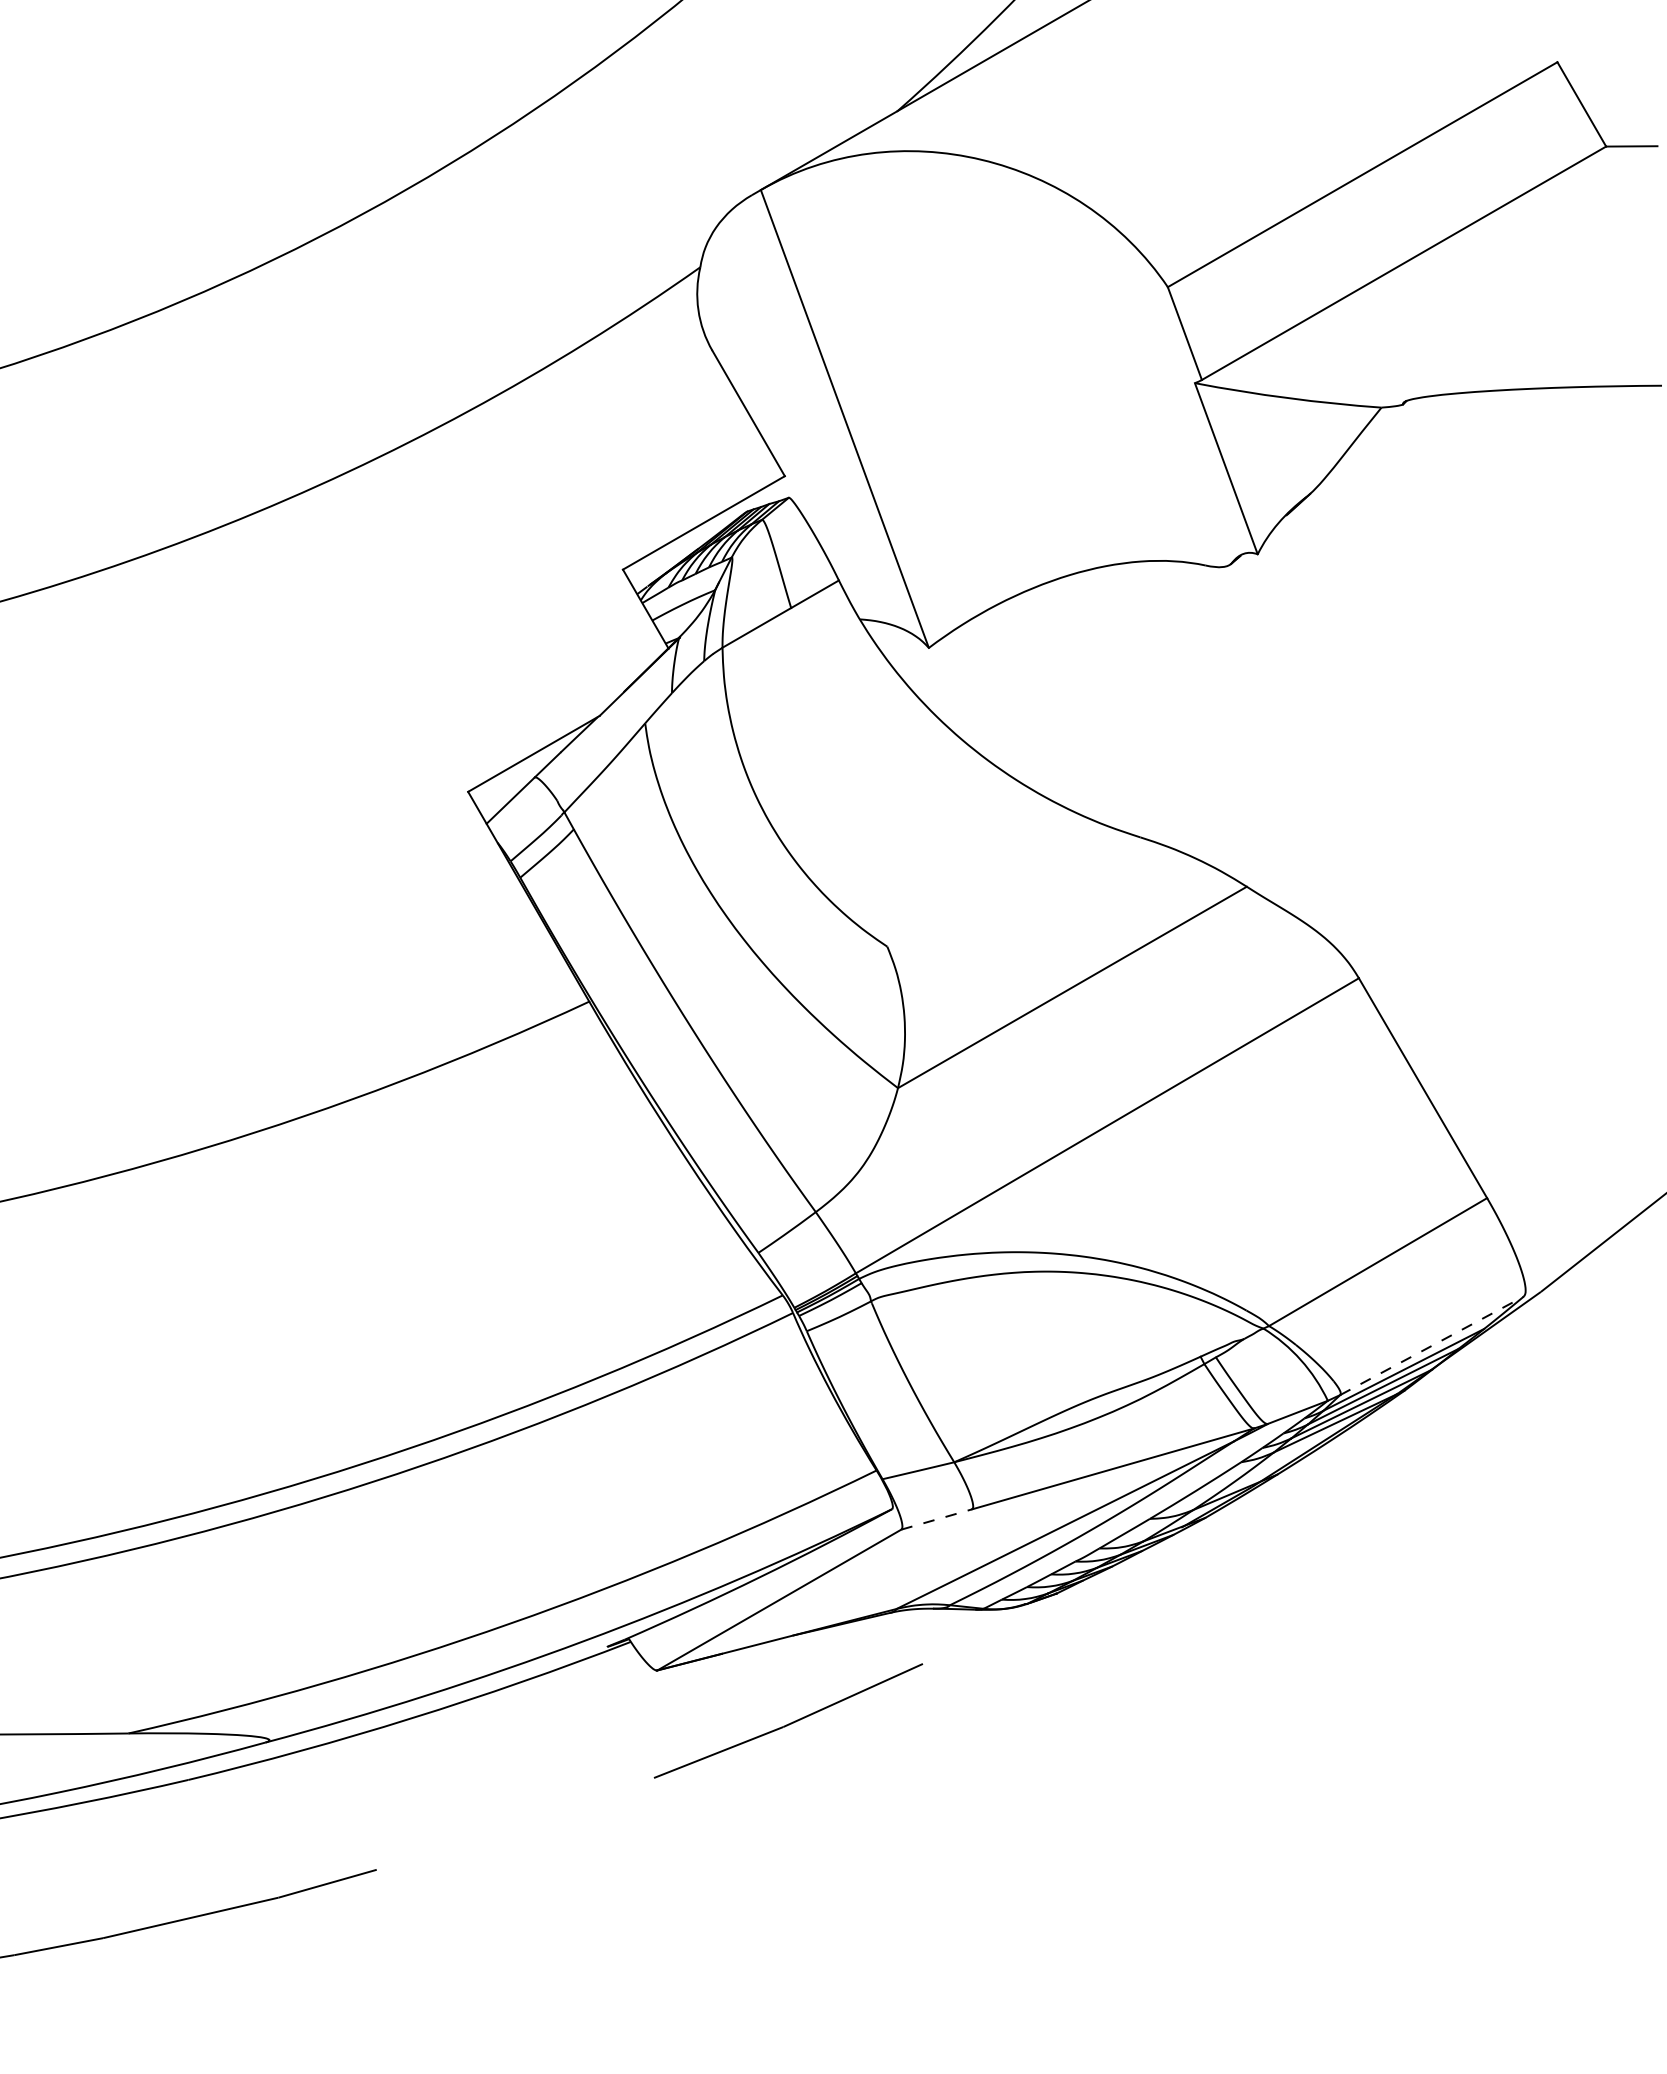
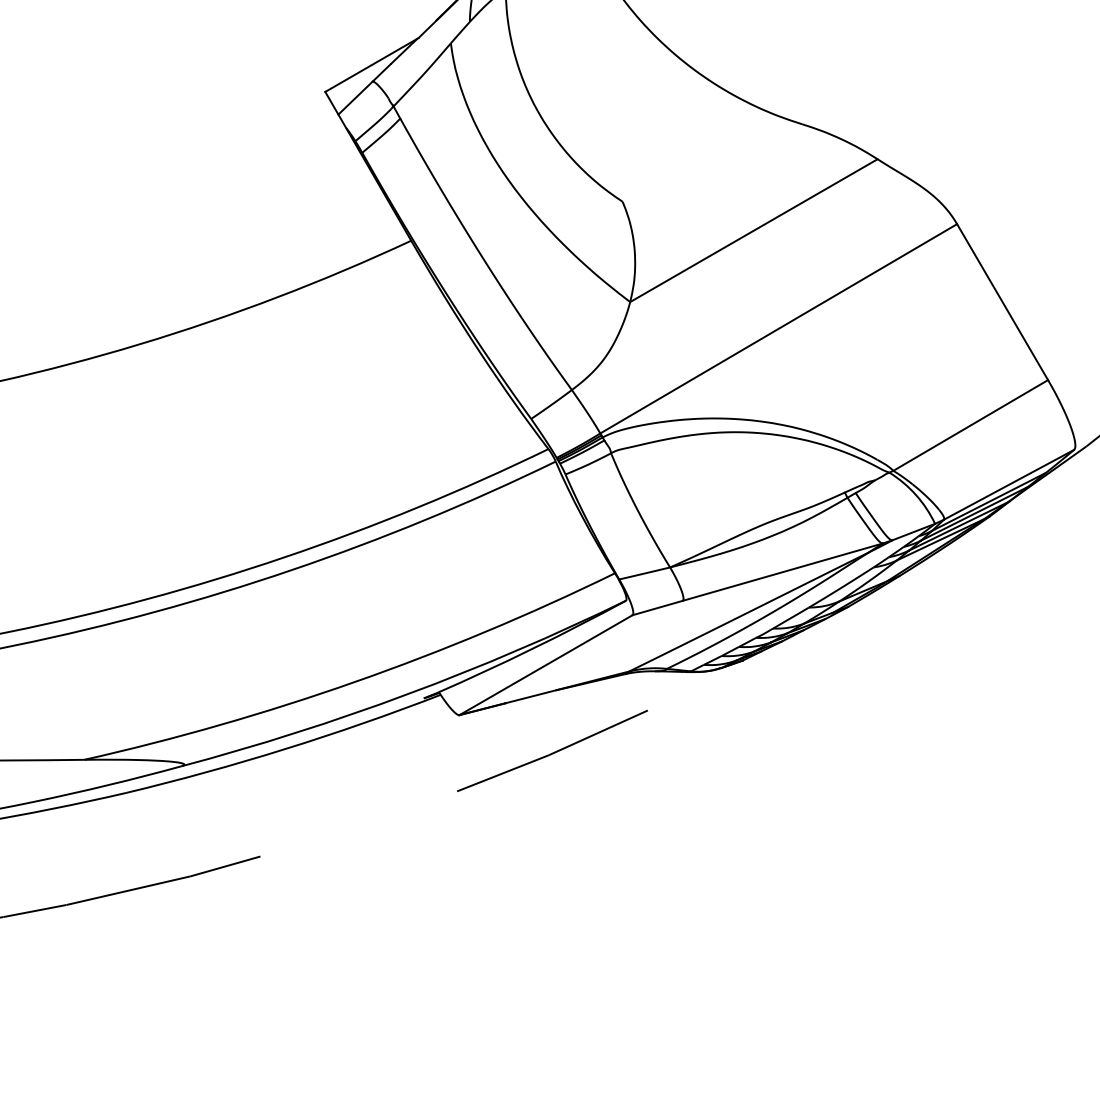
line: (1432, 1345) -> (1009, 484), dashed -> solid
line: (936, 1519) -> (657, 608), dashed -> solid

